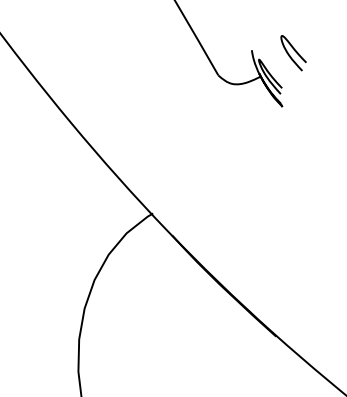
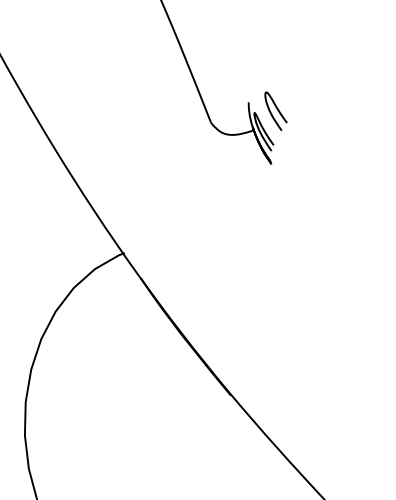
curve: (294, 51) -> (276, 109), moved

